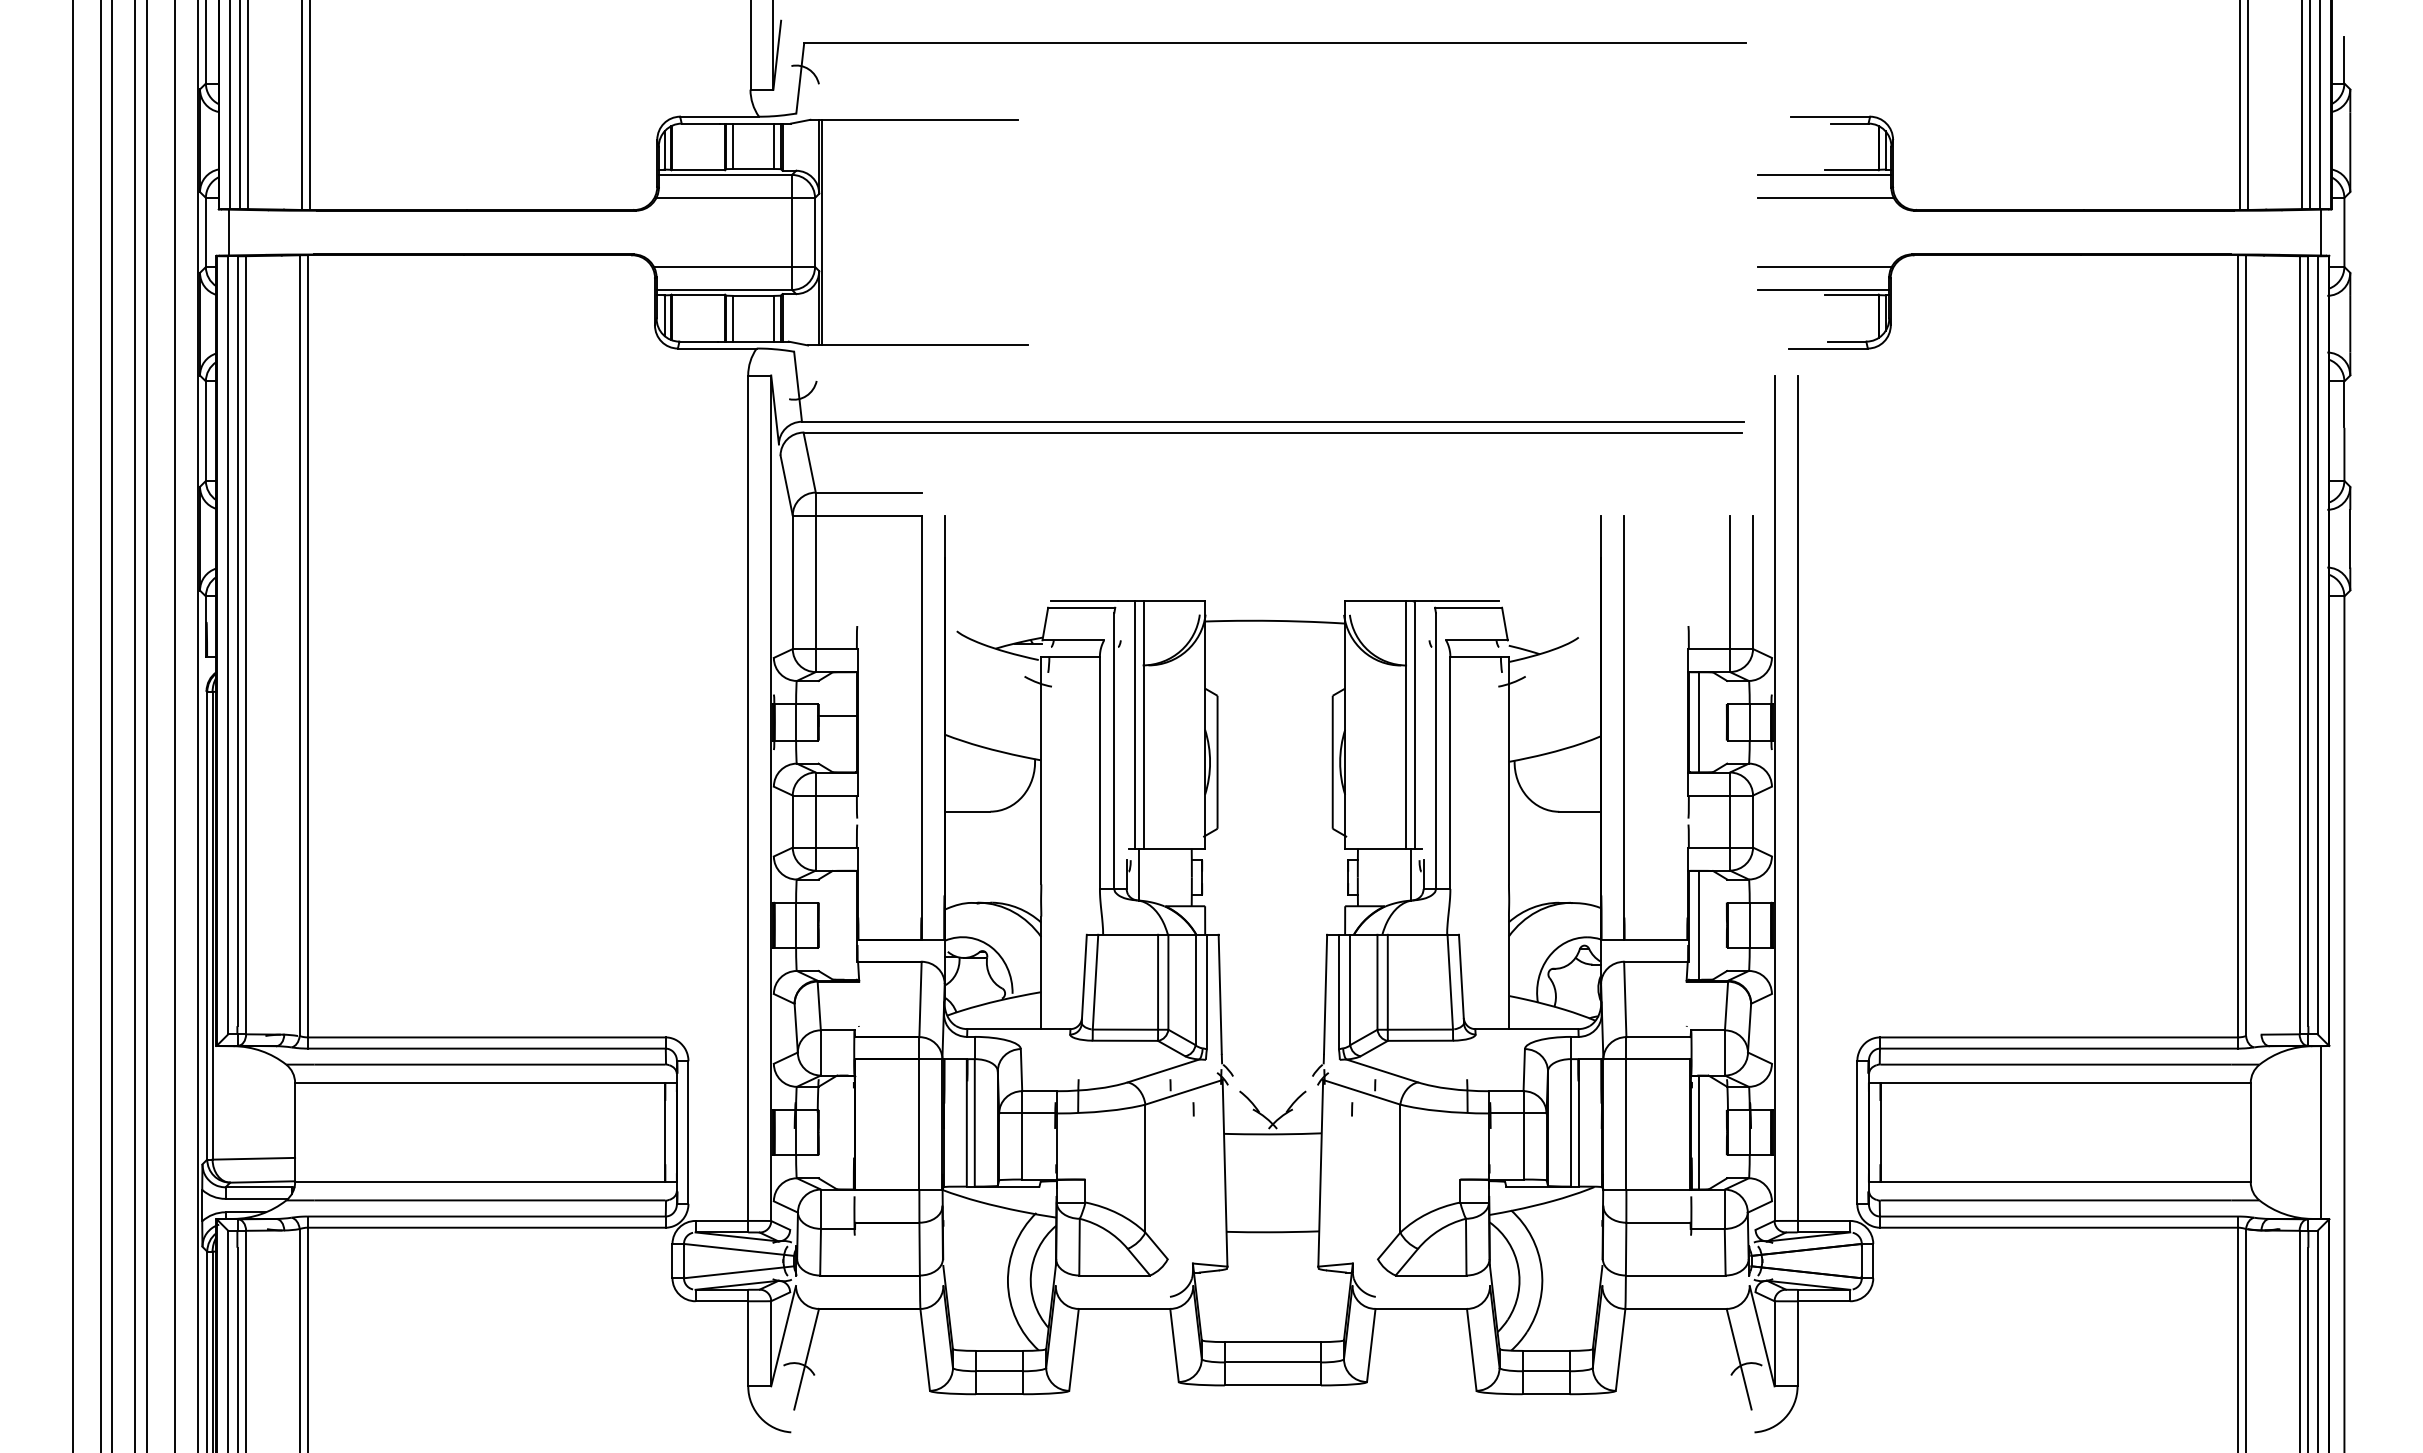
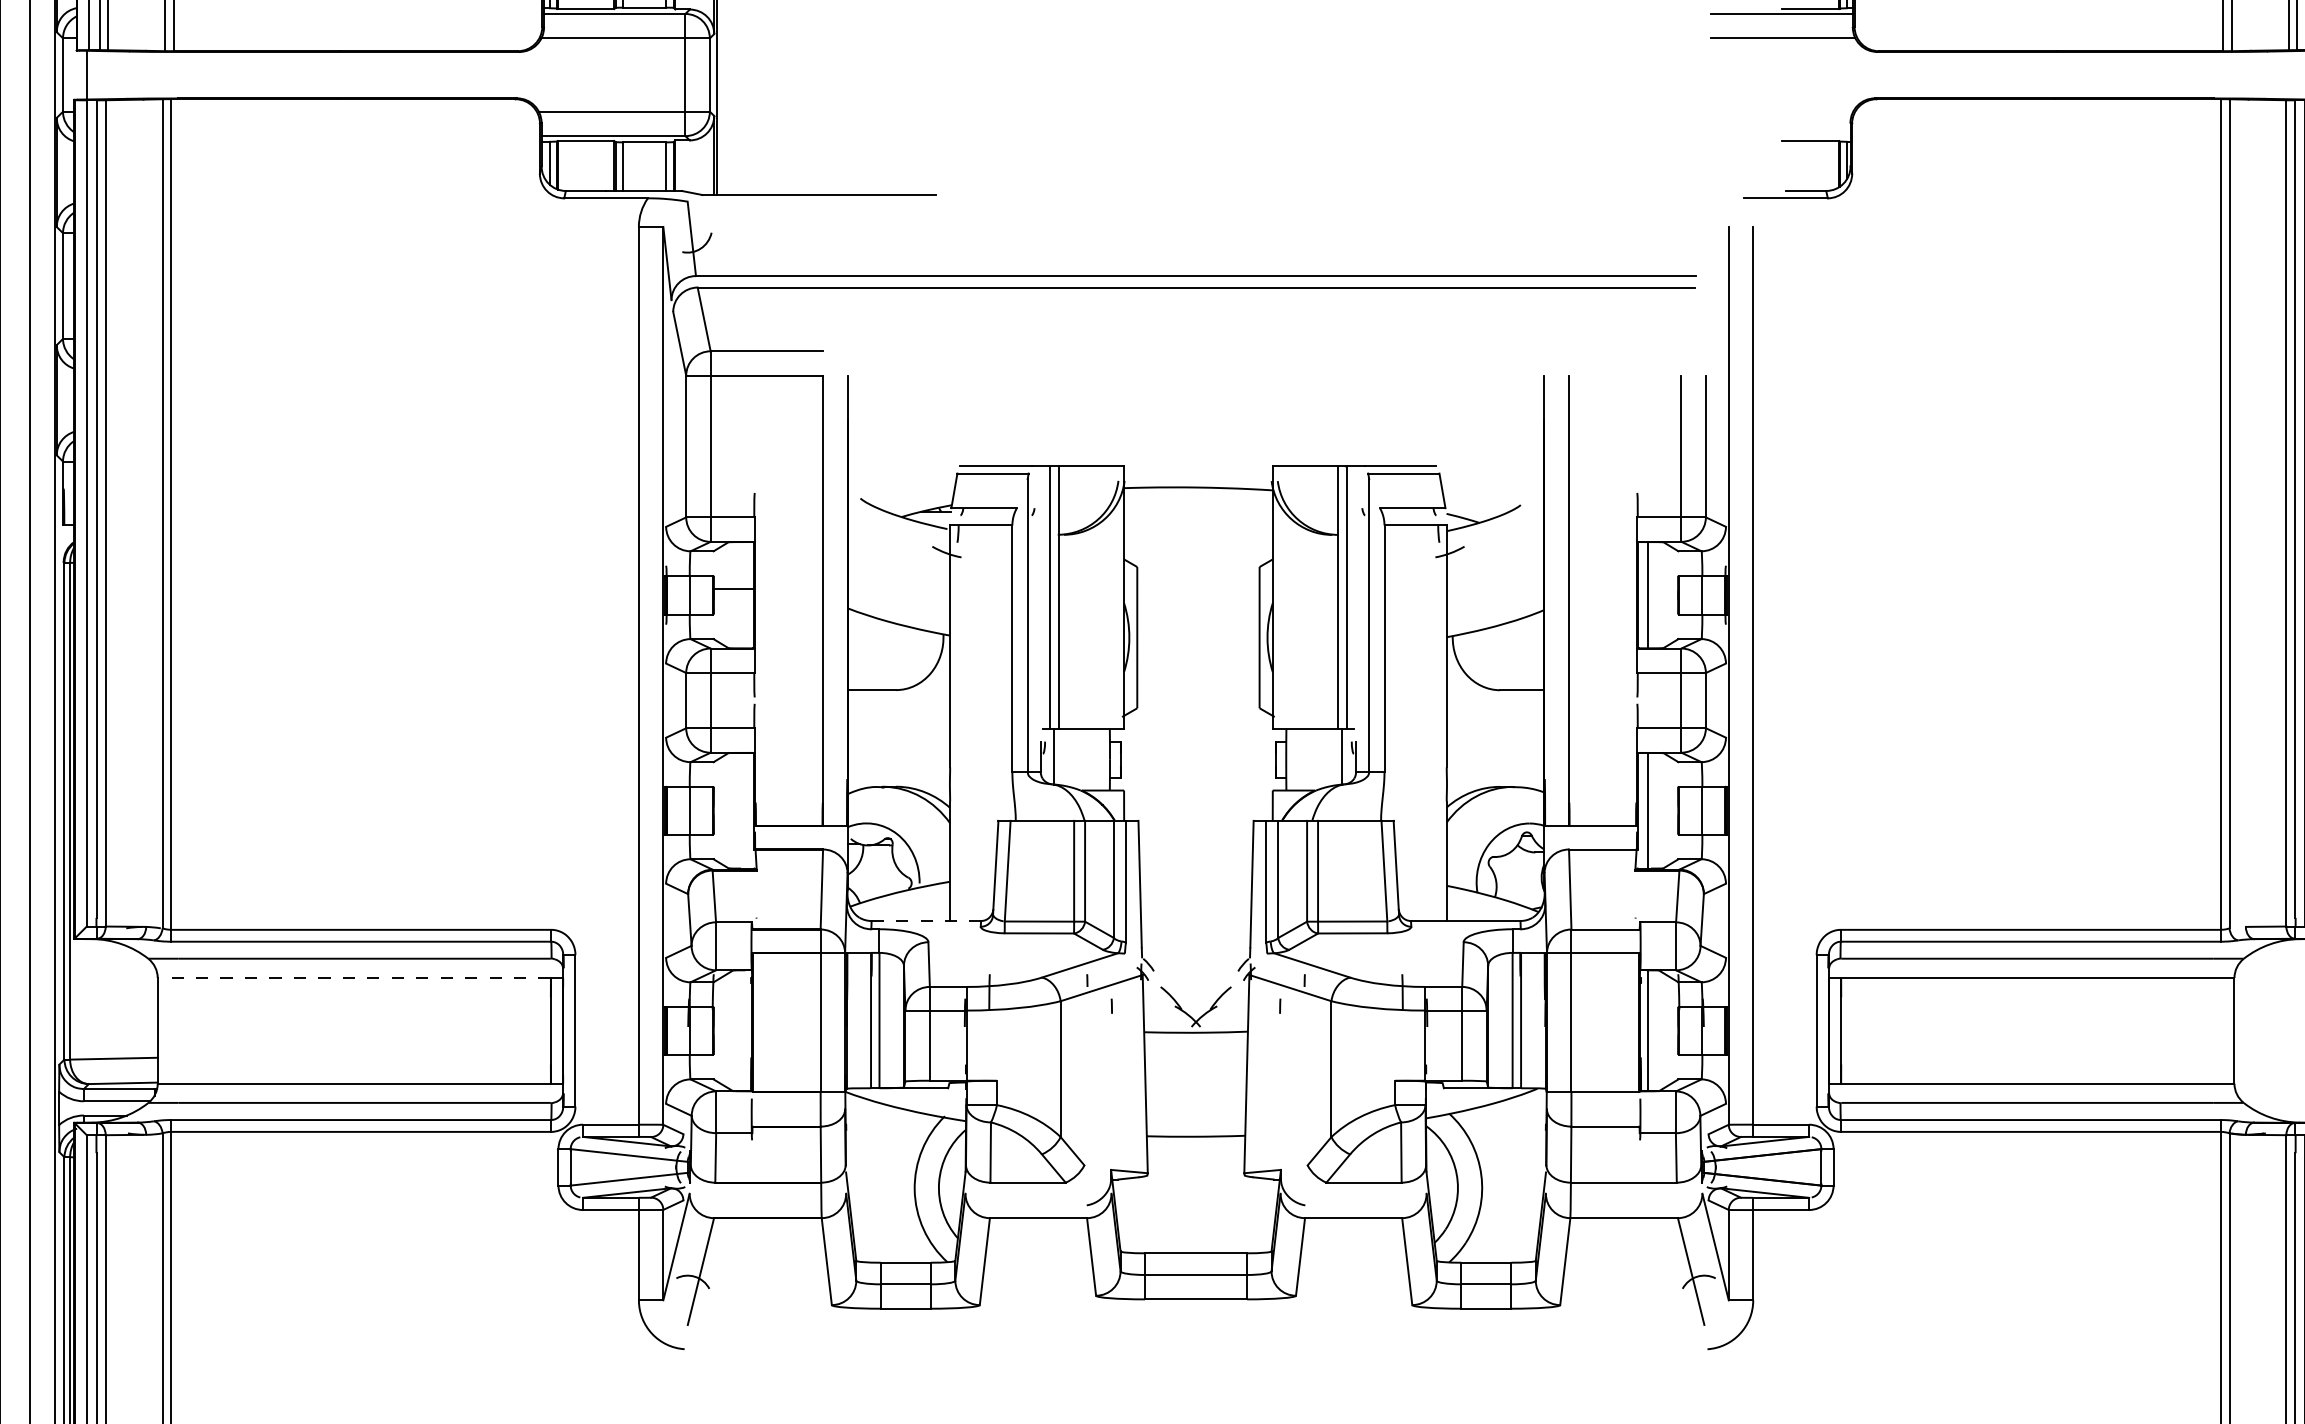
line: (1824, 267) -> (1781, 112), removed
line: (1823, 290) -> (1780, 136), removed
line: (1018, 1029) -> (925, 921), solid -> dashed
line: (479, 1082) -> (353, 977), solid -> dashed

